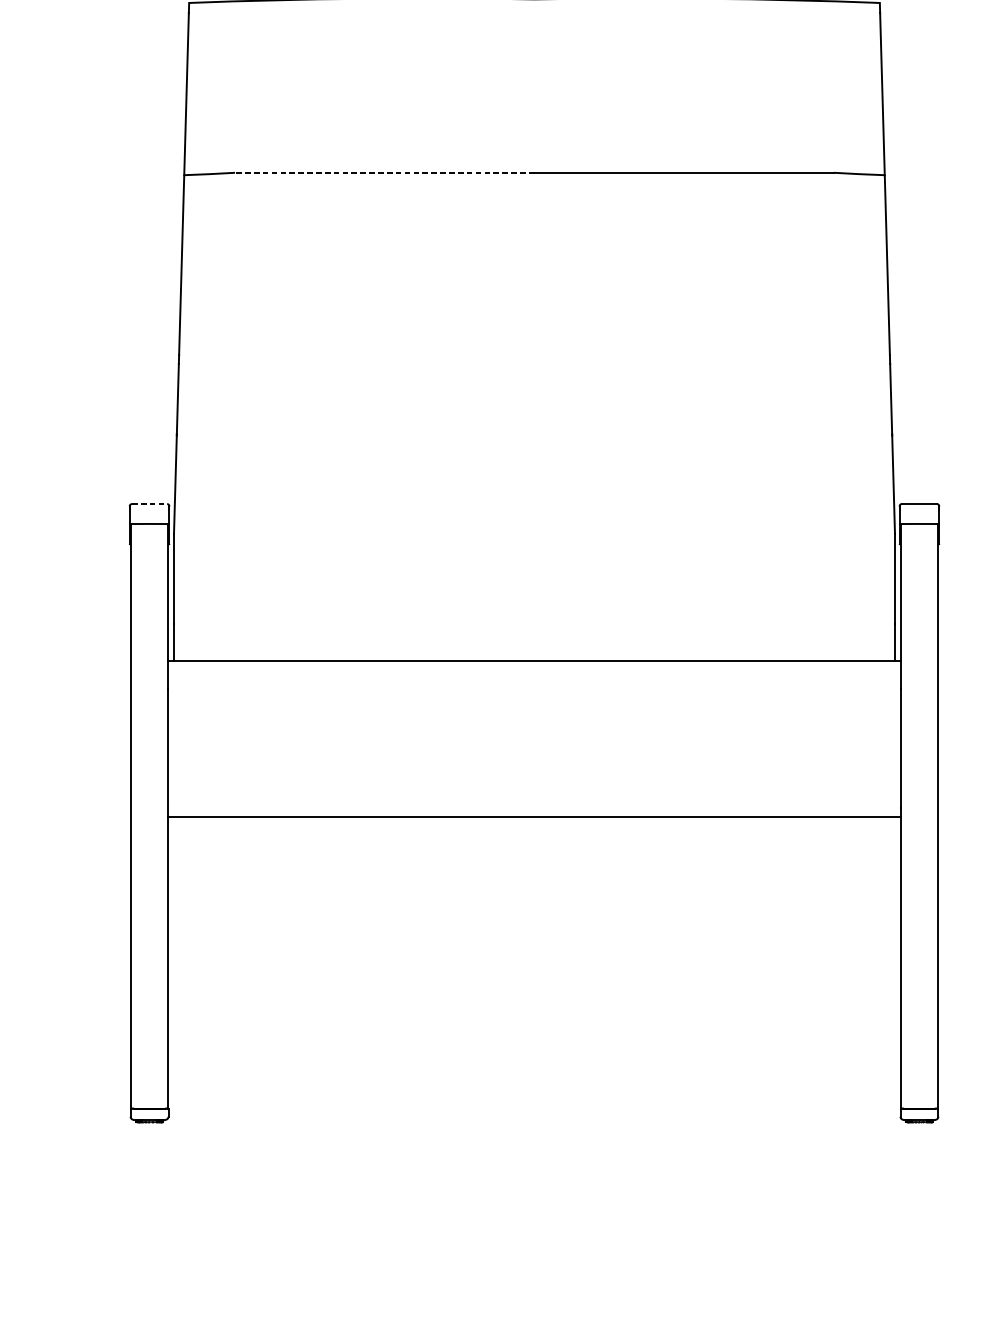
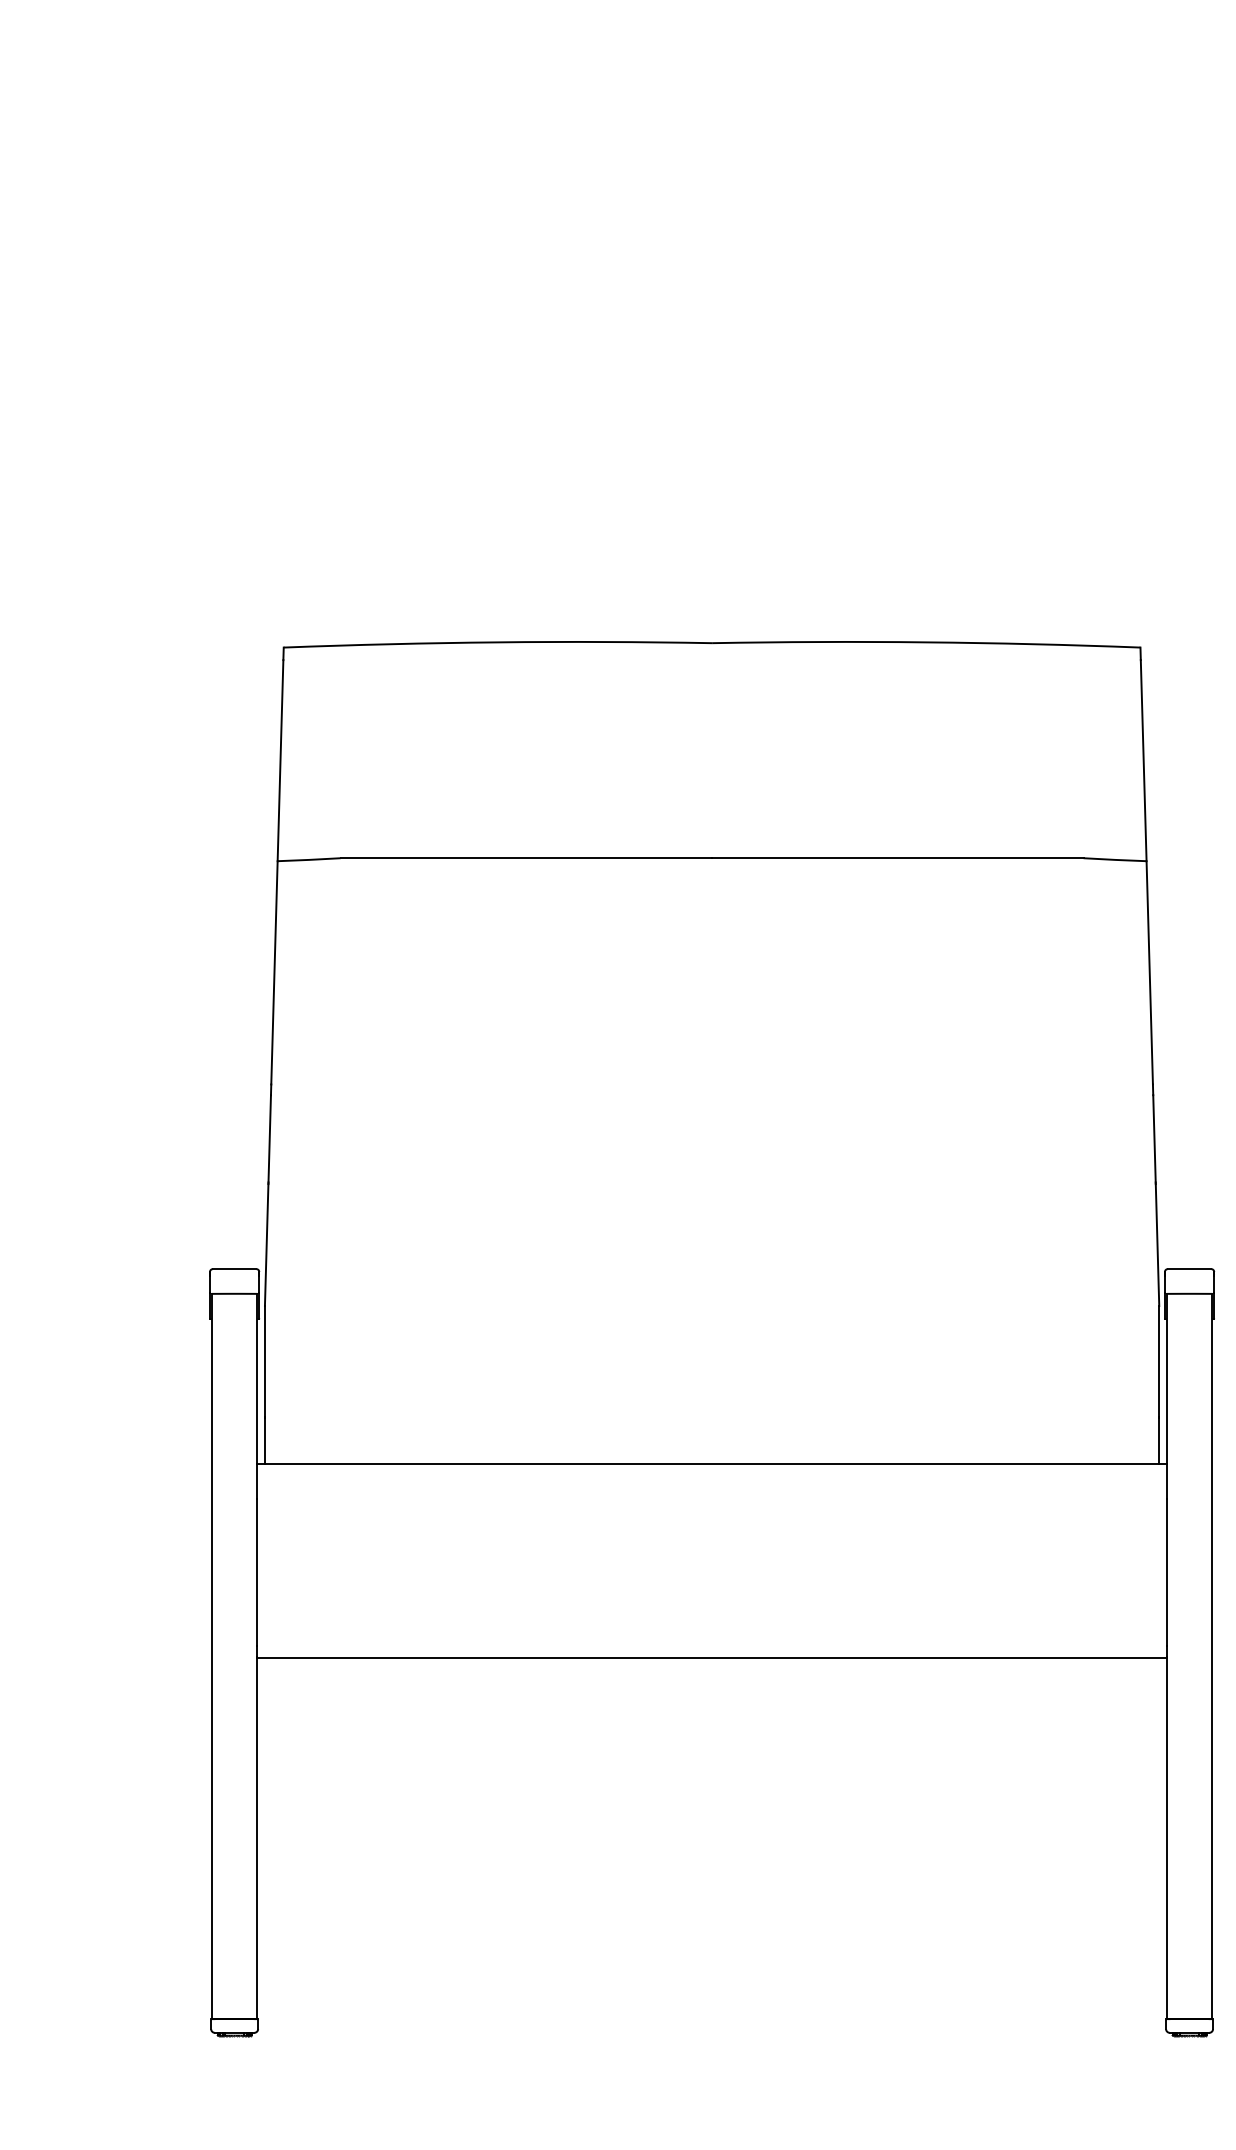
line: (384, 173) -> (526, 858), dashed -> solid
line: (149, 504) -> (234, 1269), dashed -> solid

